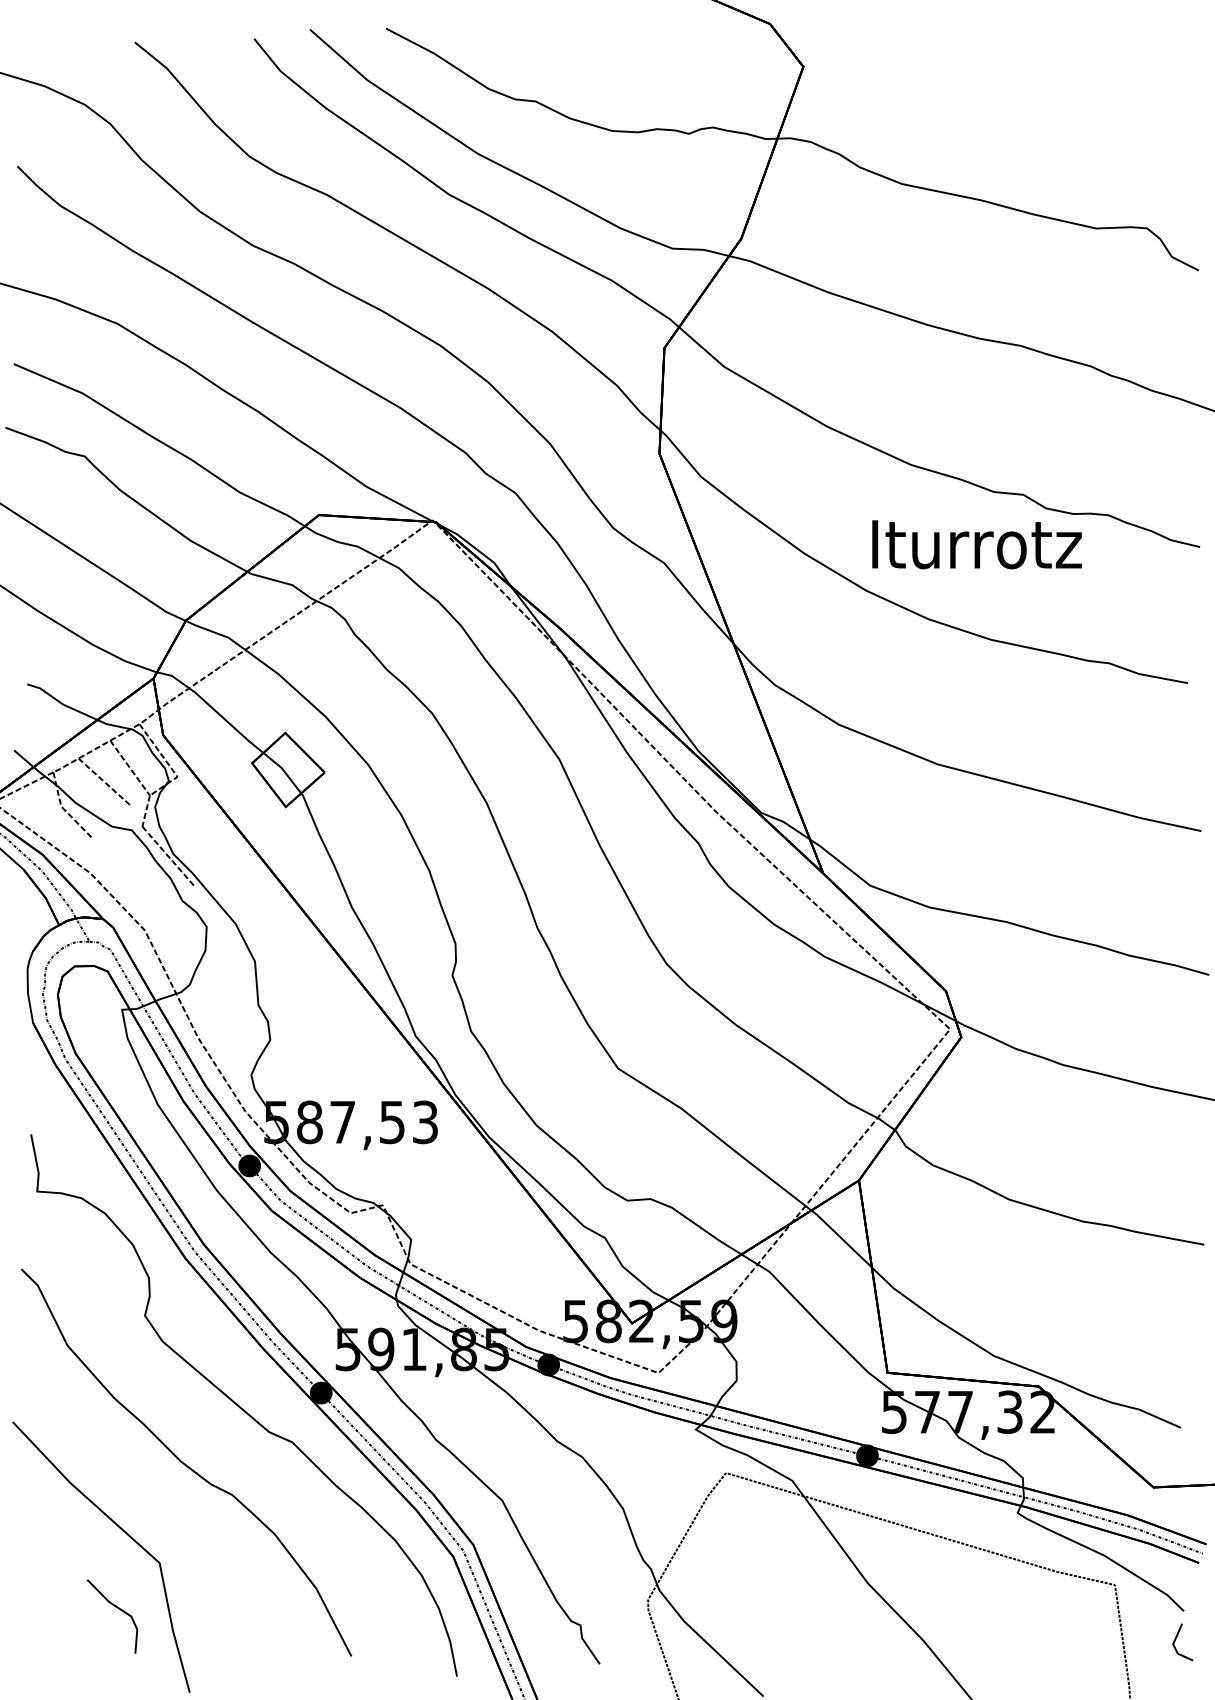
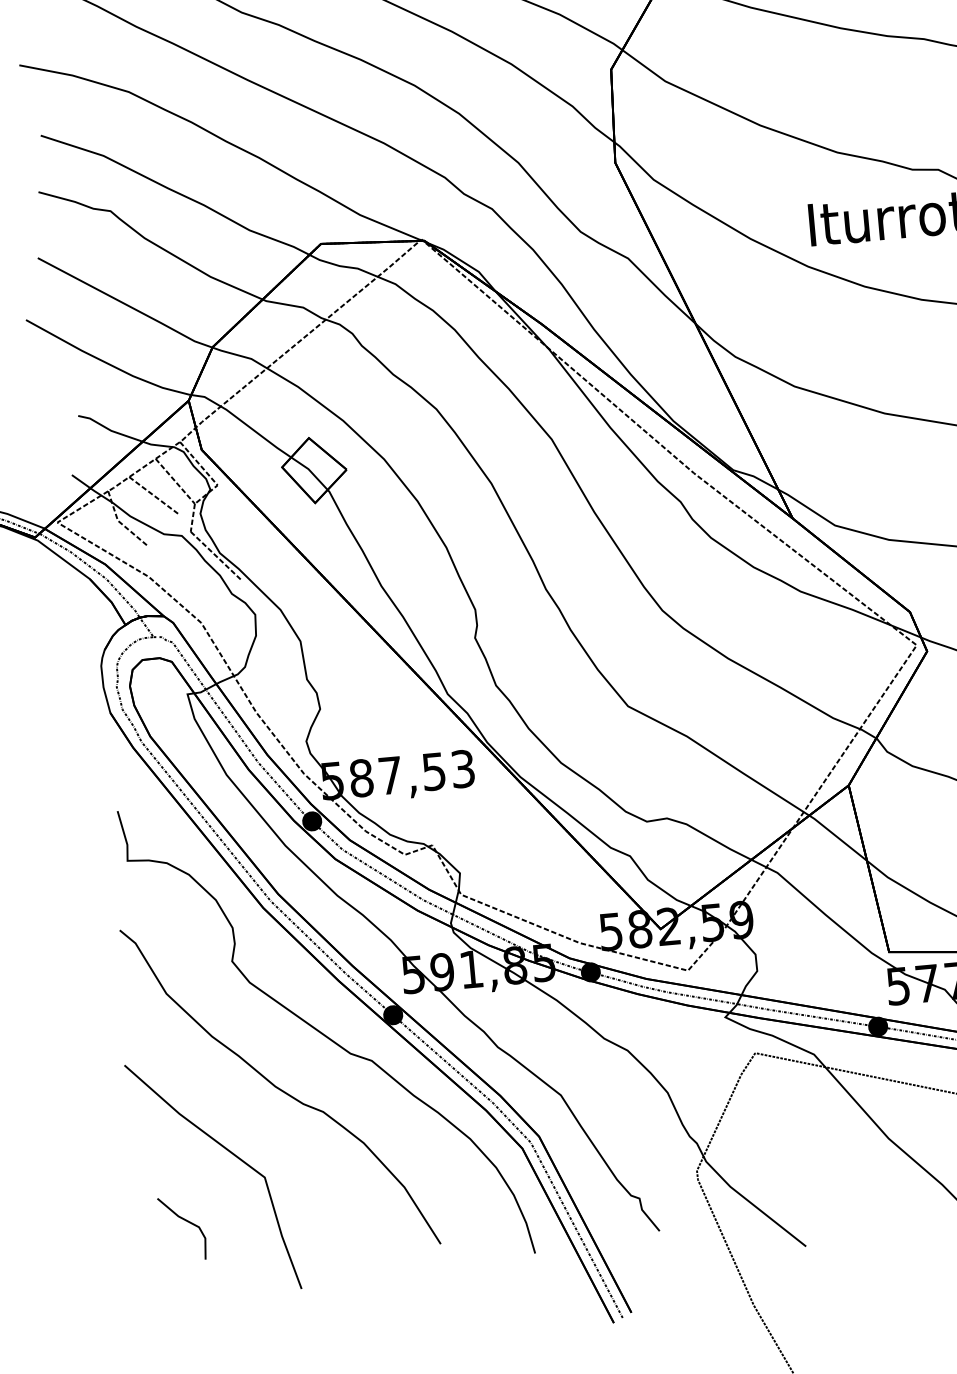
part: (118, 1609) -> (187, 1222), moved

